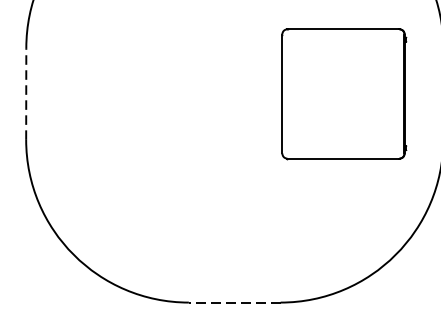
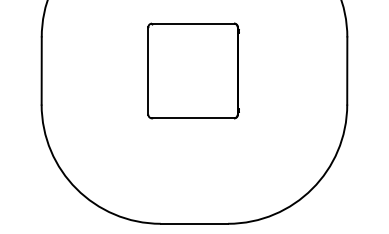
part: (344, 93) -> (193, 70), moved
line: (25, 94) -> (41, 71), dashed -> solid
line: (234, 302) -> (194, 223), dashed -> solid

